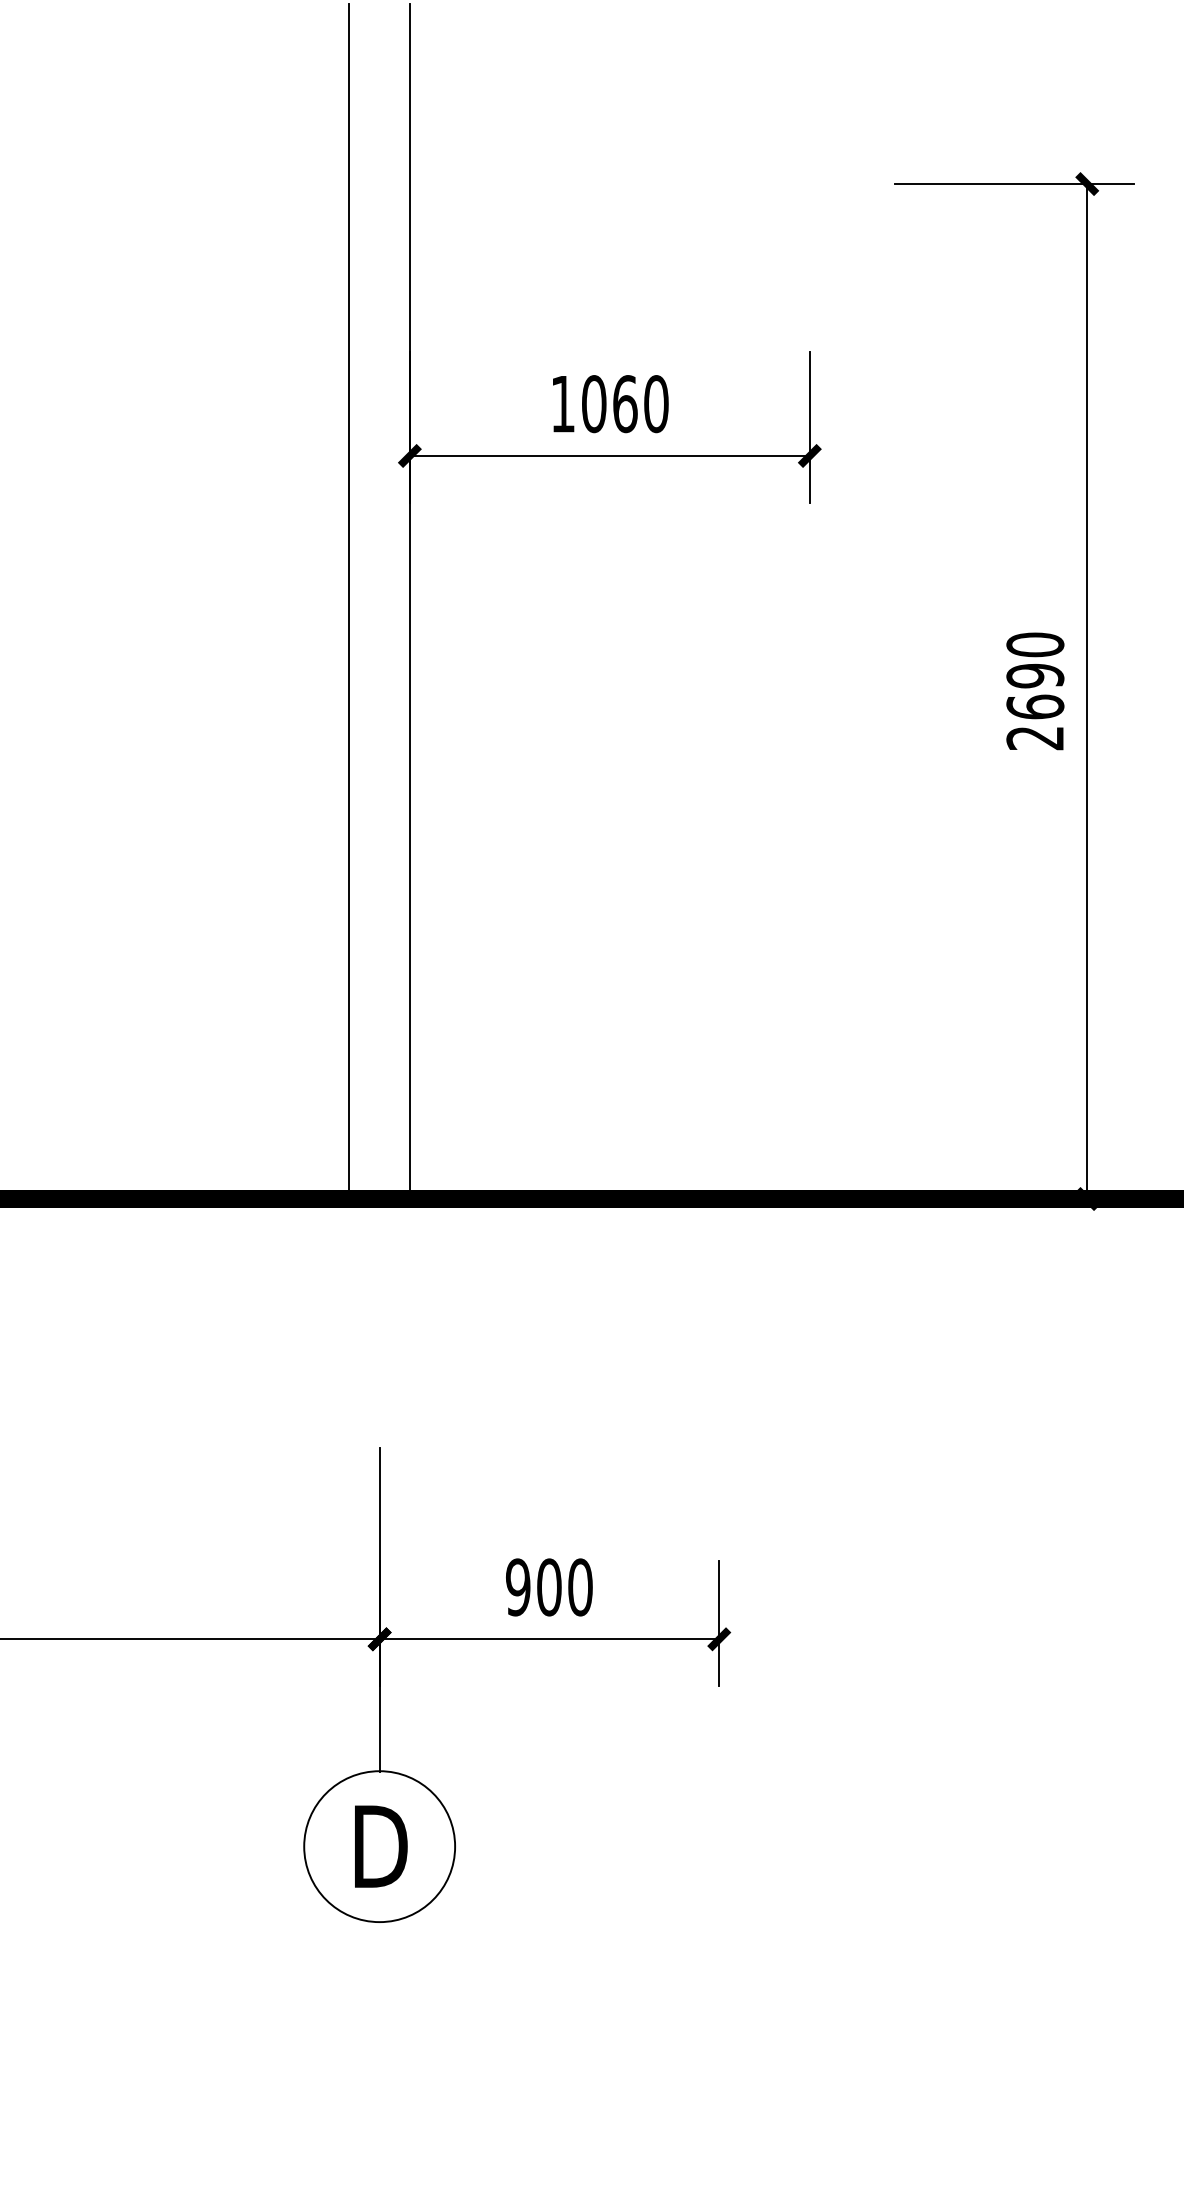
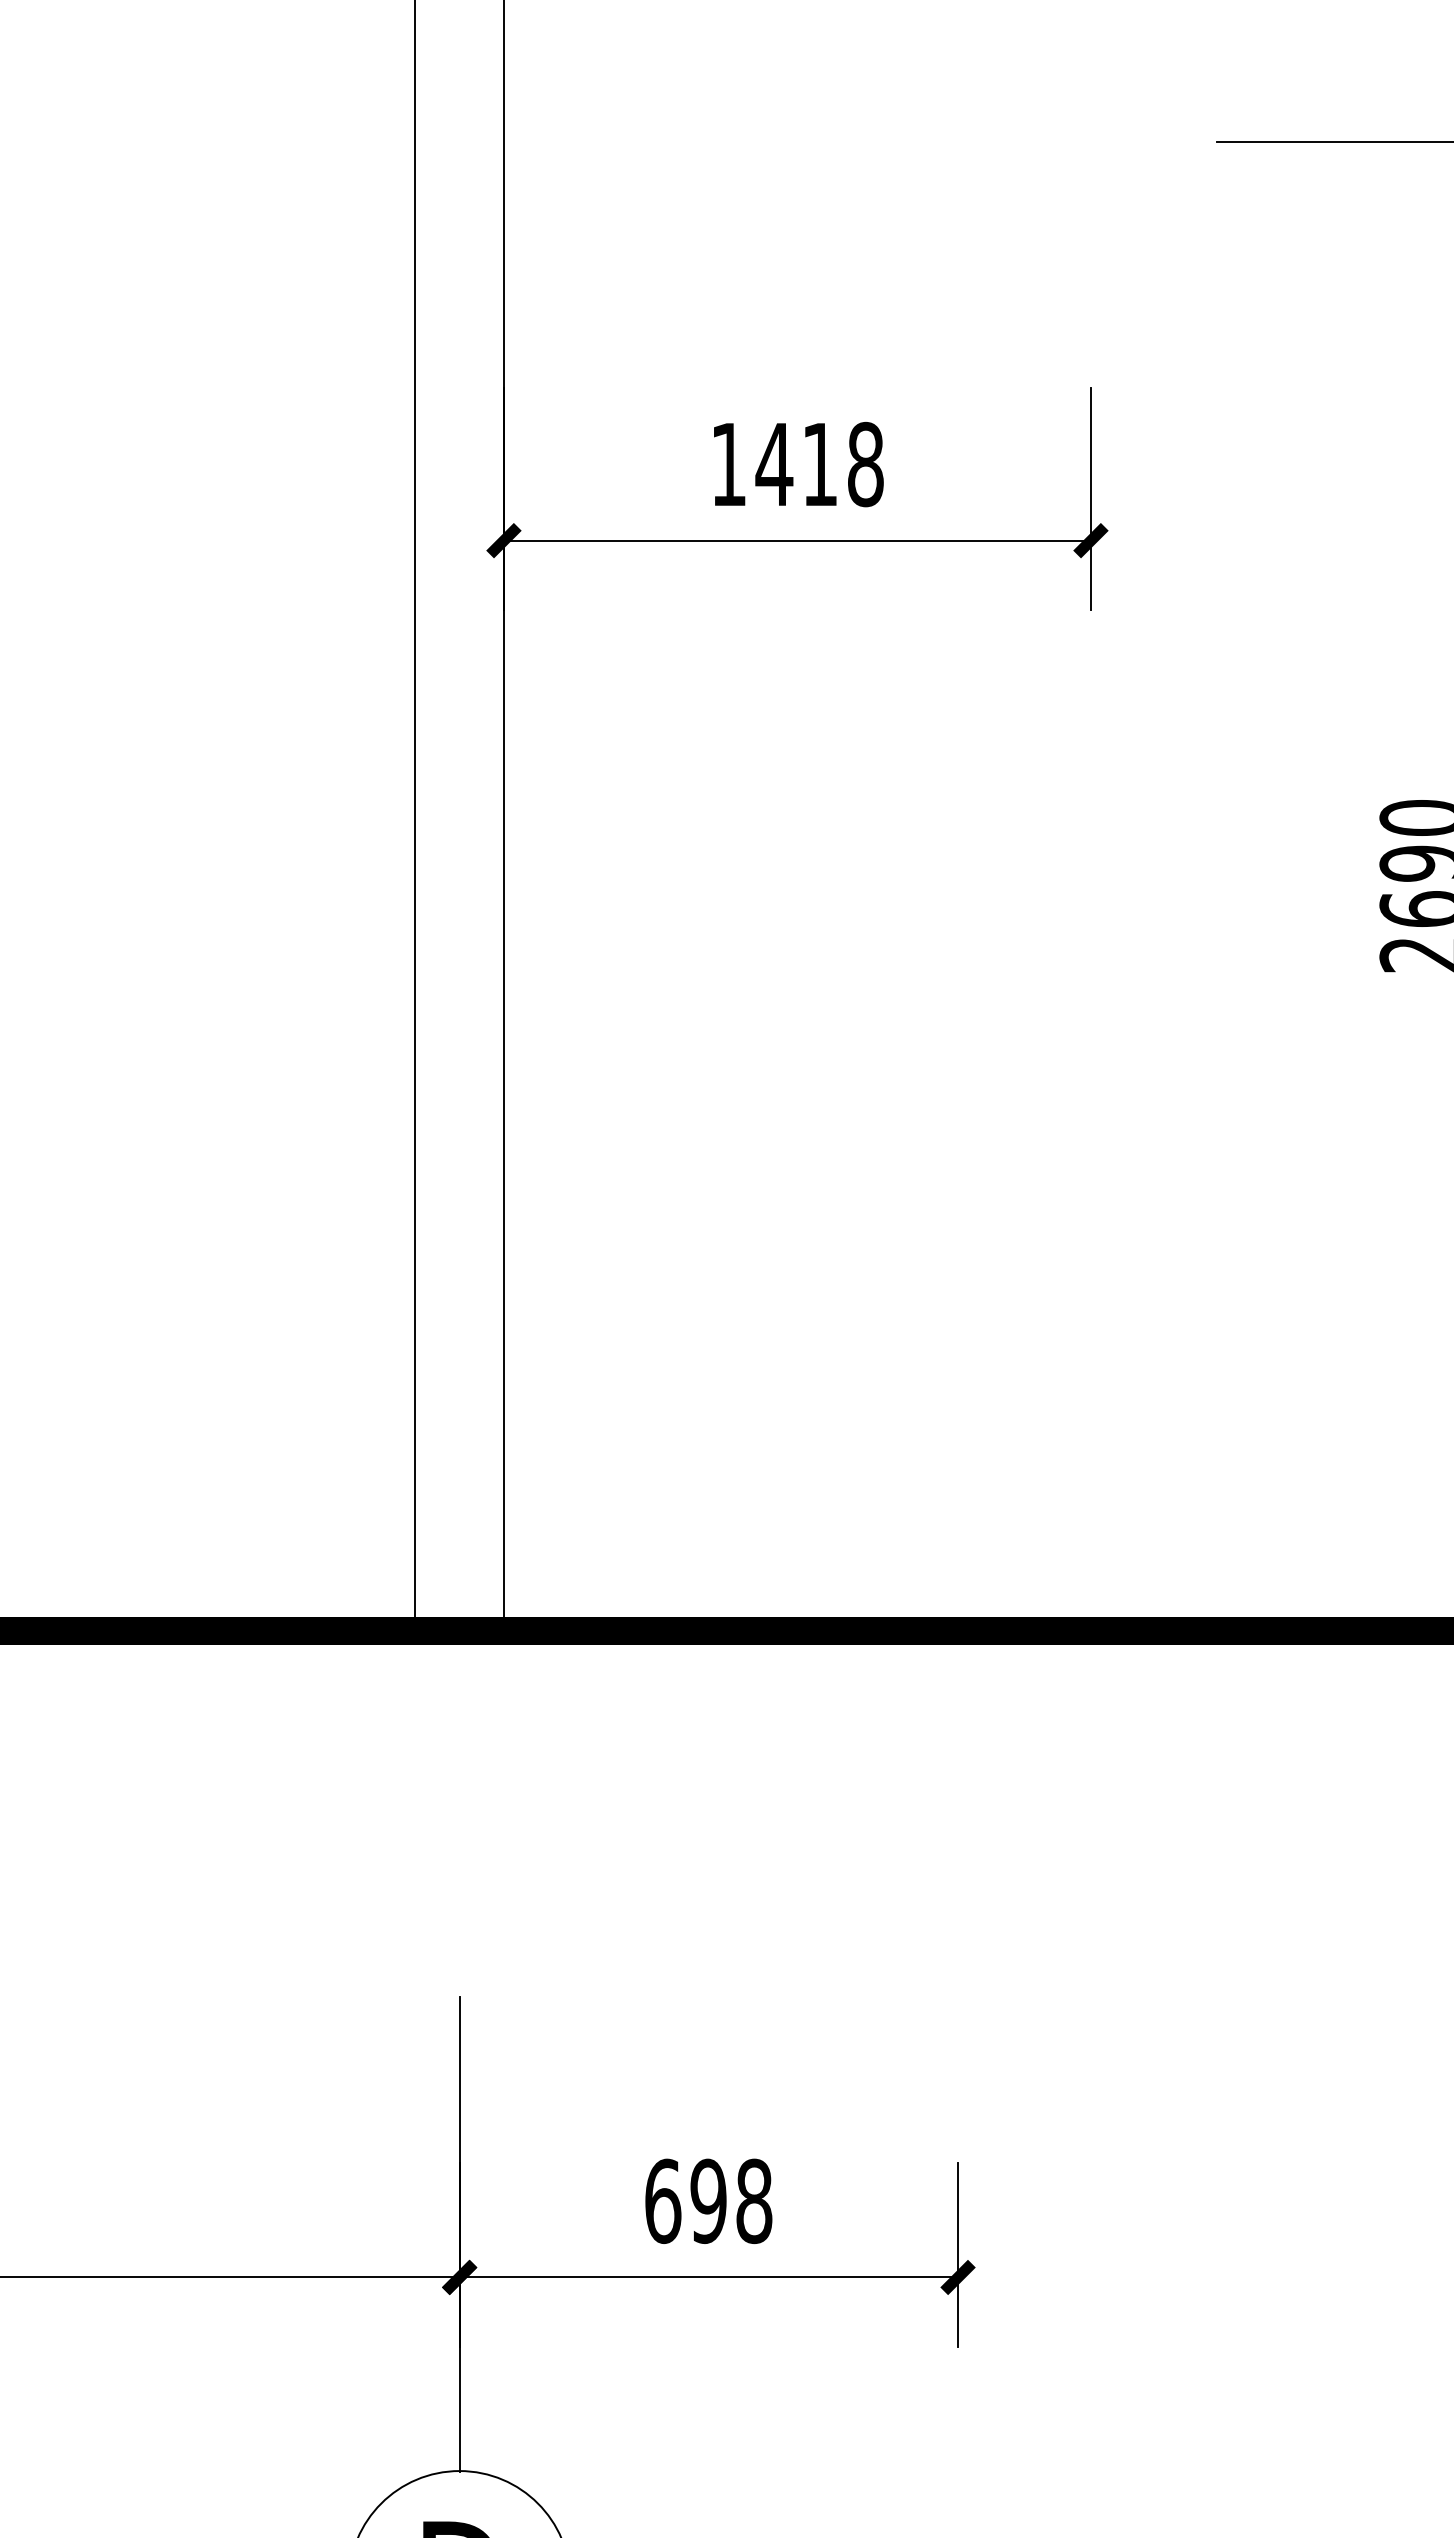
text: (624, 404) -> (818, 465), 1060 -> 1418
text: (549, 1587) -> (708, 2201), 900 -> 698

